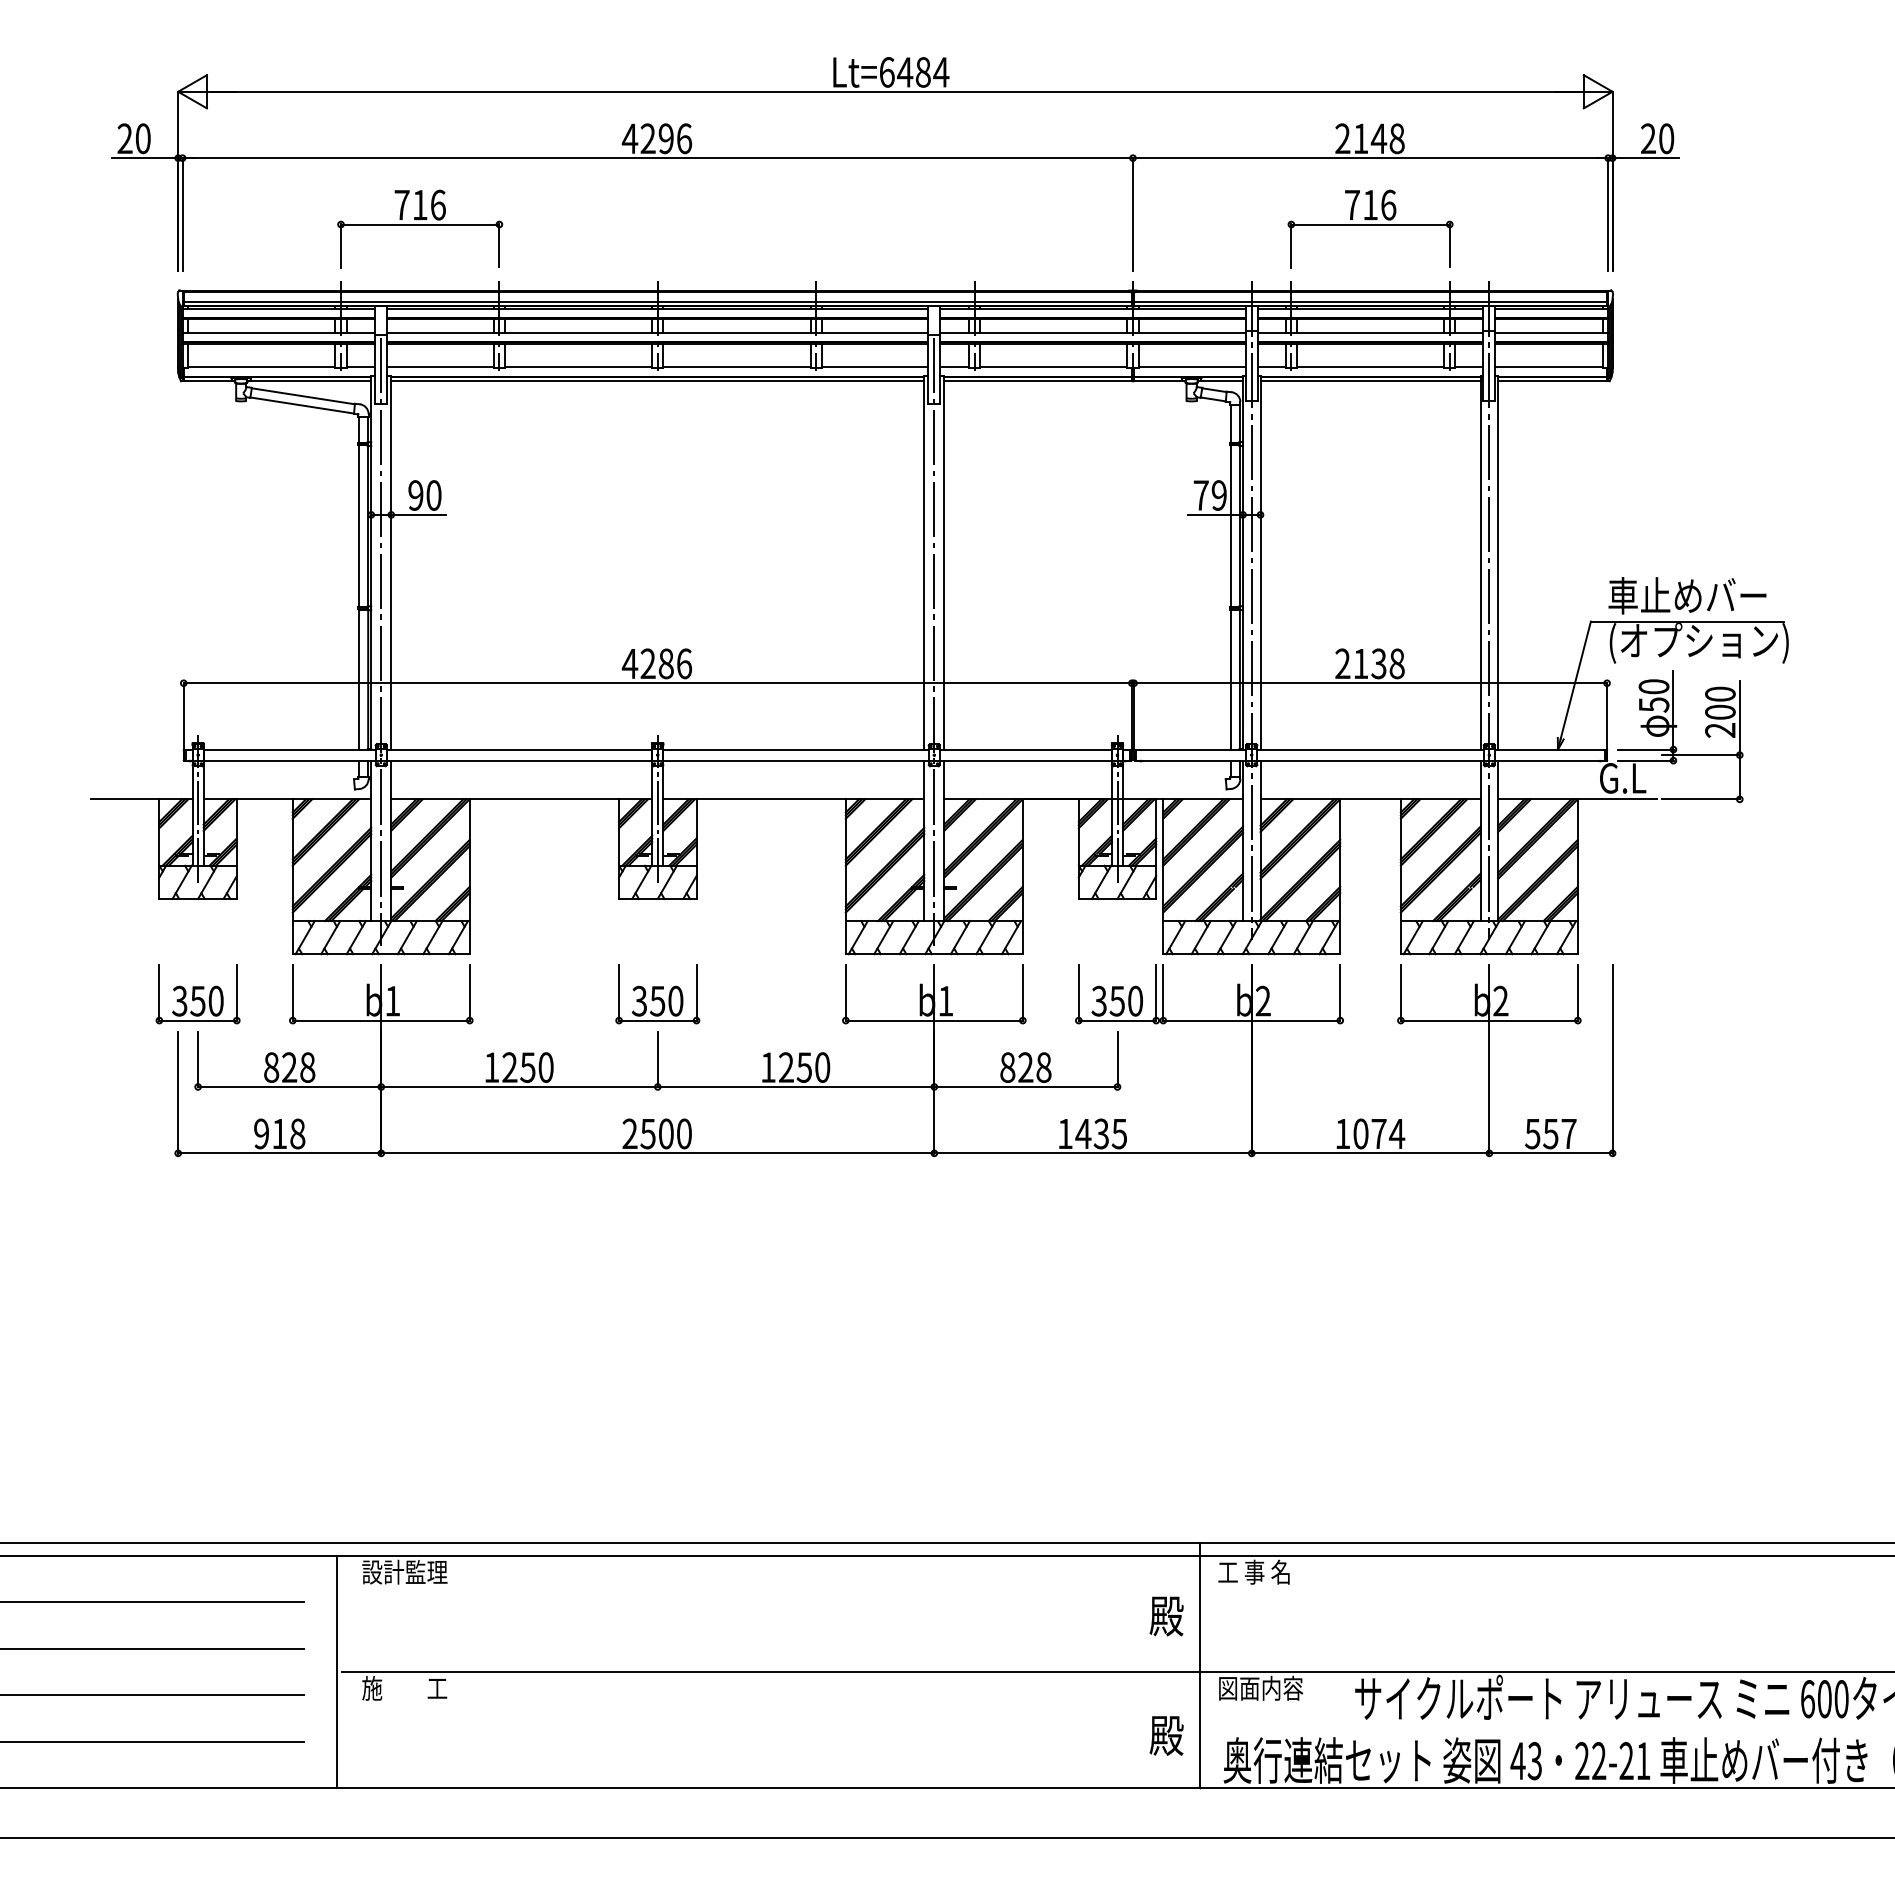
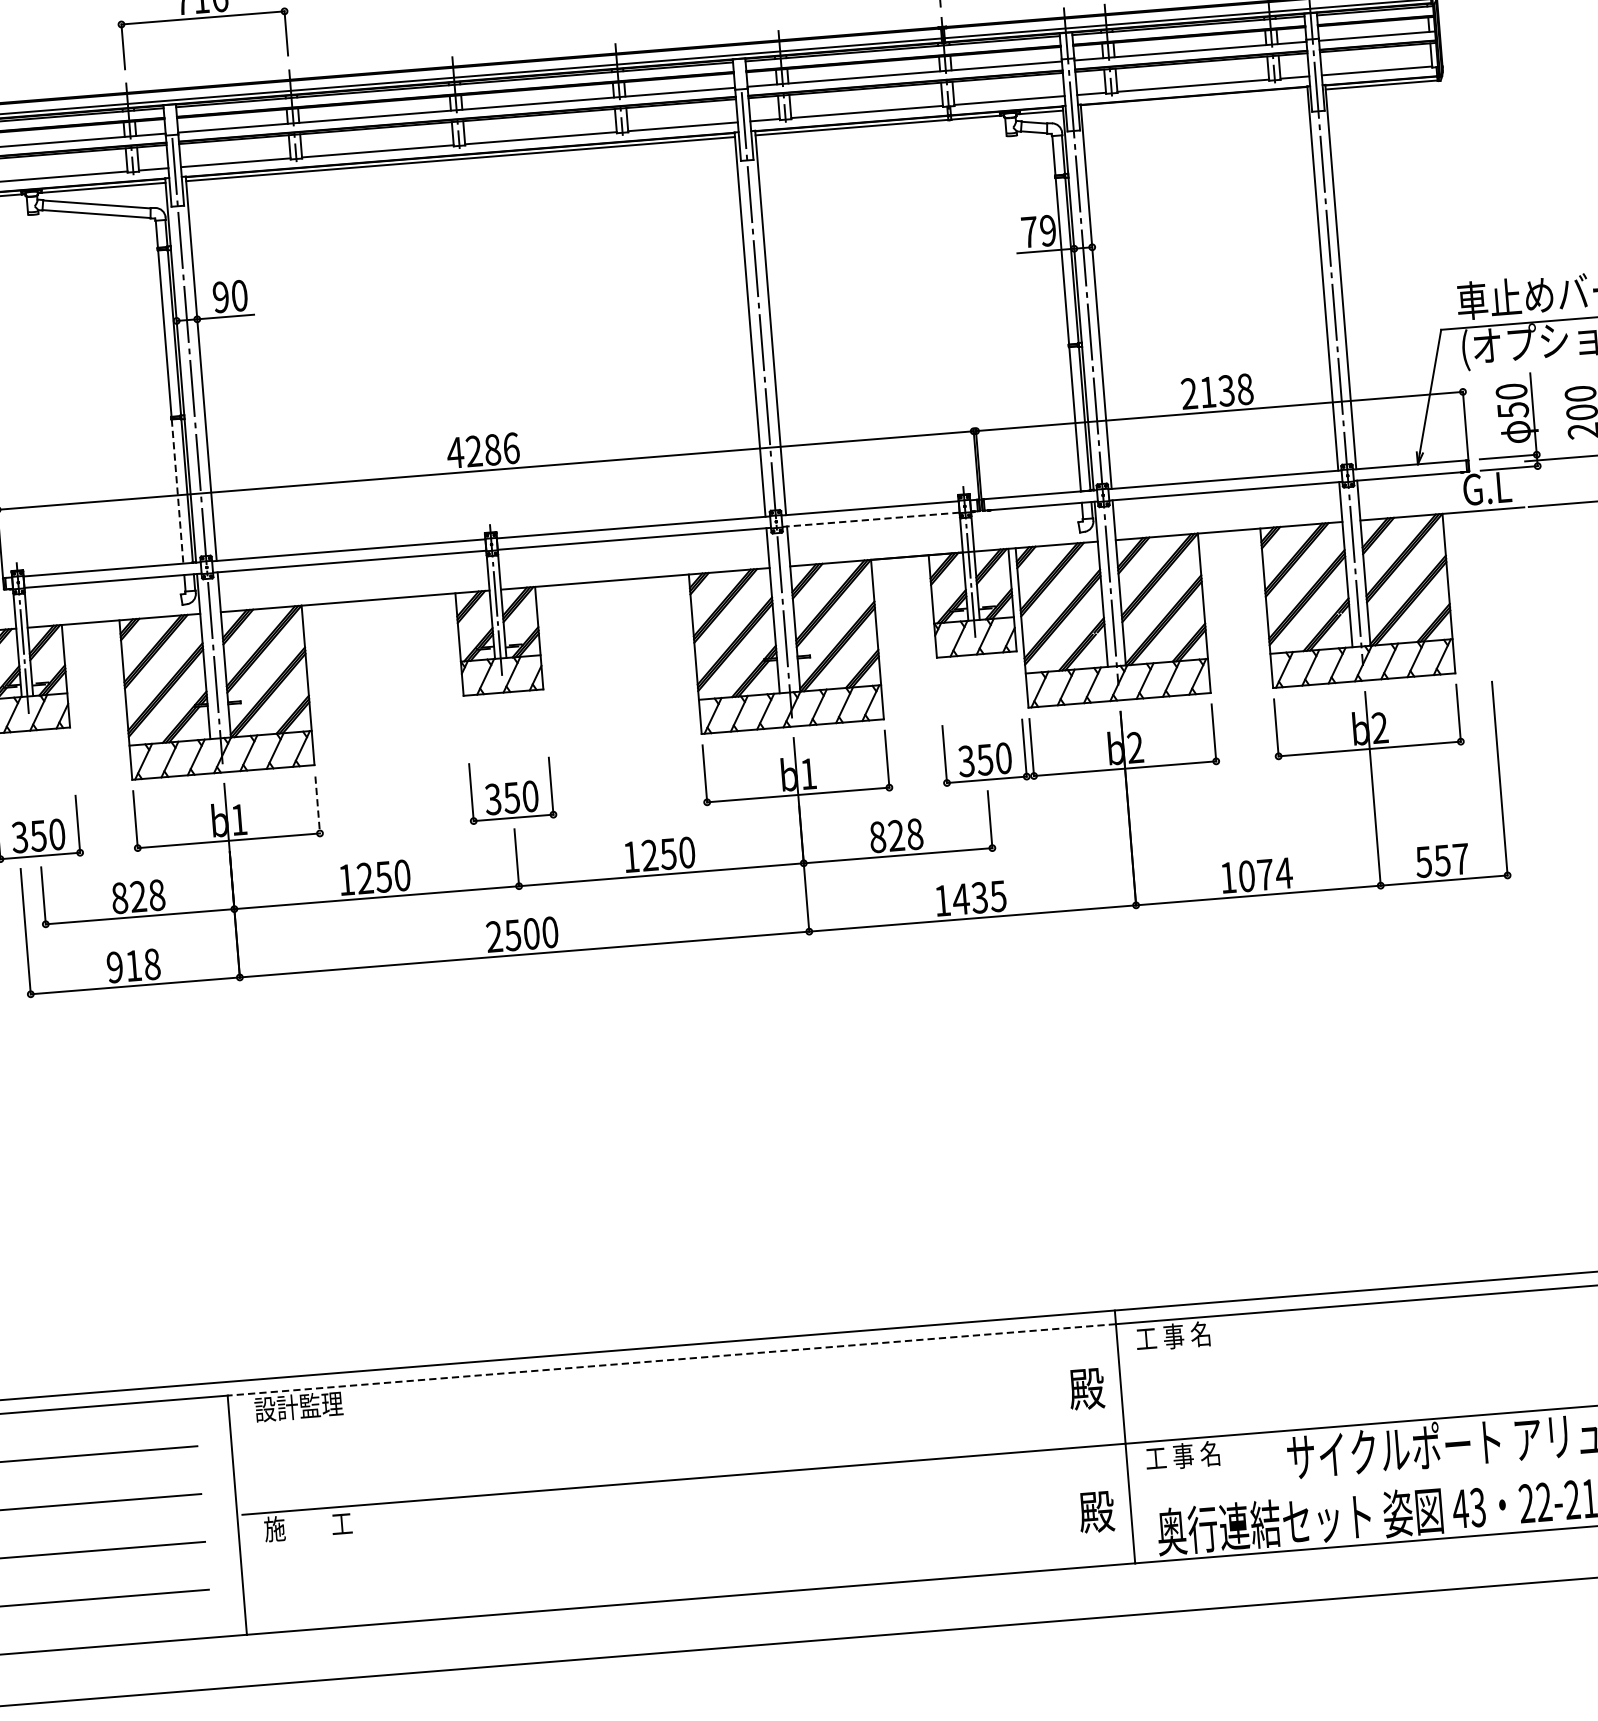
line: (1370, 380) -> (1194, 99), removed
line: (358, 679) -> (177, 491), solid -> dashed
line: (1026, 760) -> (871, 519), solid -> dashed
line: (469, 993) -> (317, 805), solid -> dashed
line: (767, 1555) -> (670, 1359), solid -> dashed
text: (1260, 1687) -> (1189, 1454), 図面内容 -> 工 事 名

